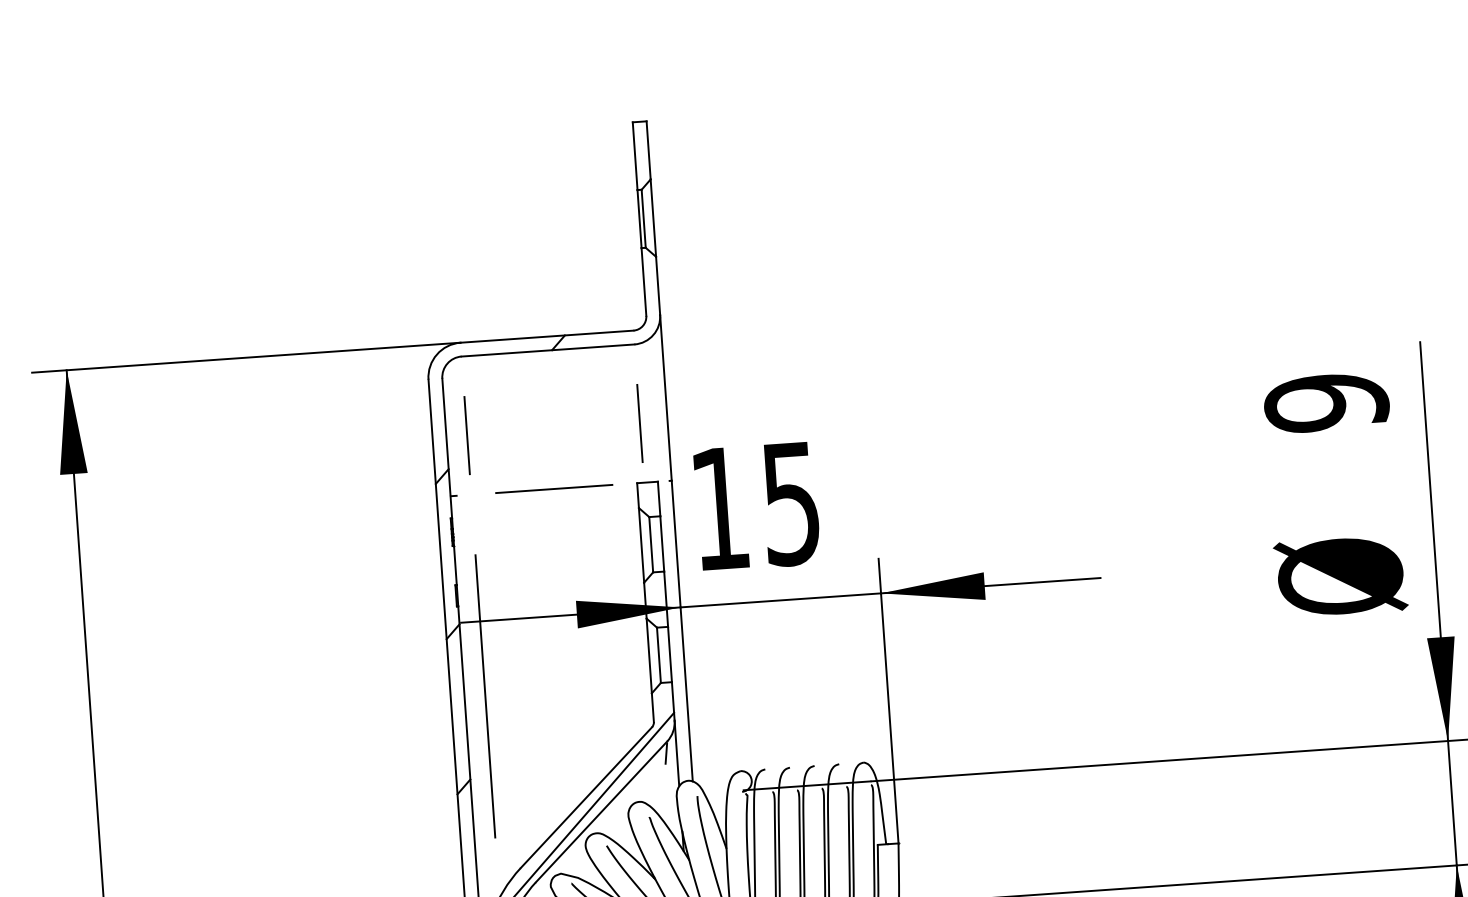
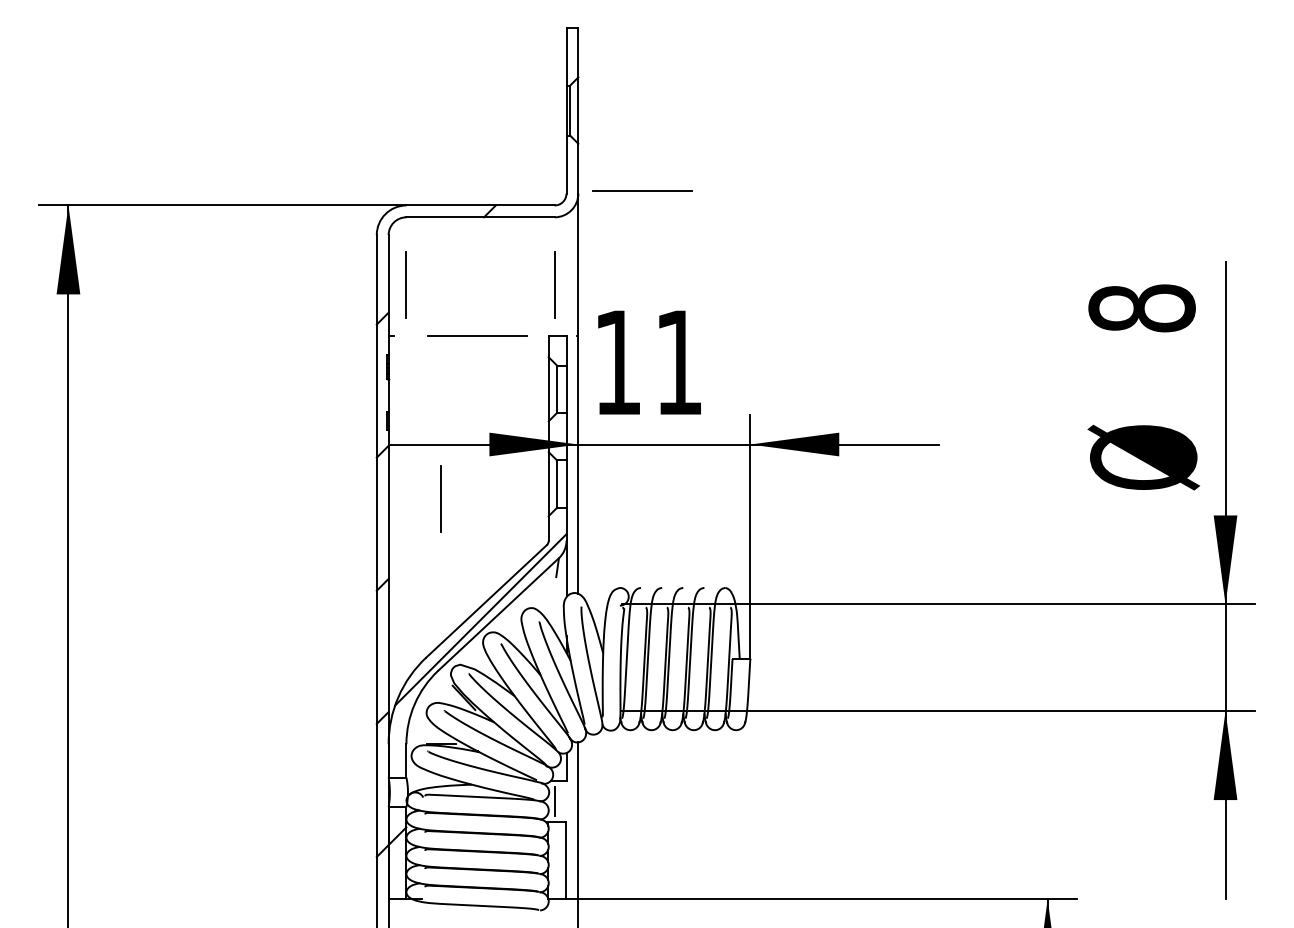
line: (734, 306) -> (642, 190), added
text: (1325, 402) -> (1141, 308), 9 -> 8
text: (790, 504) -> (678, 363), 15 -> 11
line: (524, 681) -> (440, 498), added
line: (485, 695) -> (406, 508), removed

